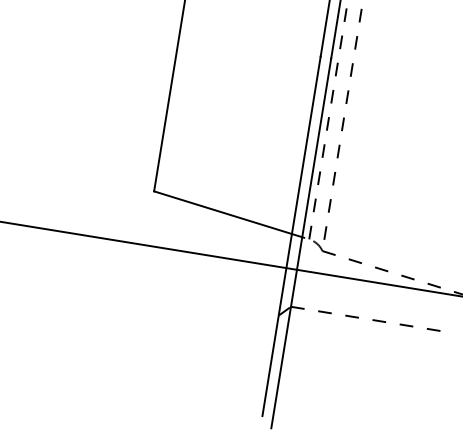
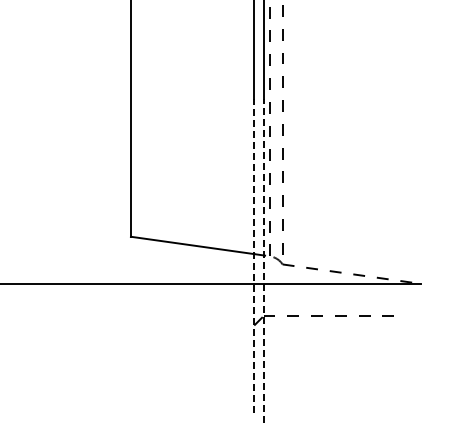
line: (291, 235) -> (254, 255), solid -> dashed
line: (301, 243) -> (263, 260), solid -> dashed

